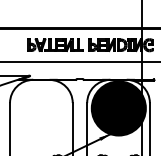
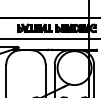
fill: (118, 109) -> (74, 68), removed

